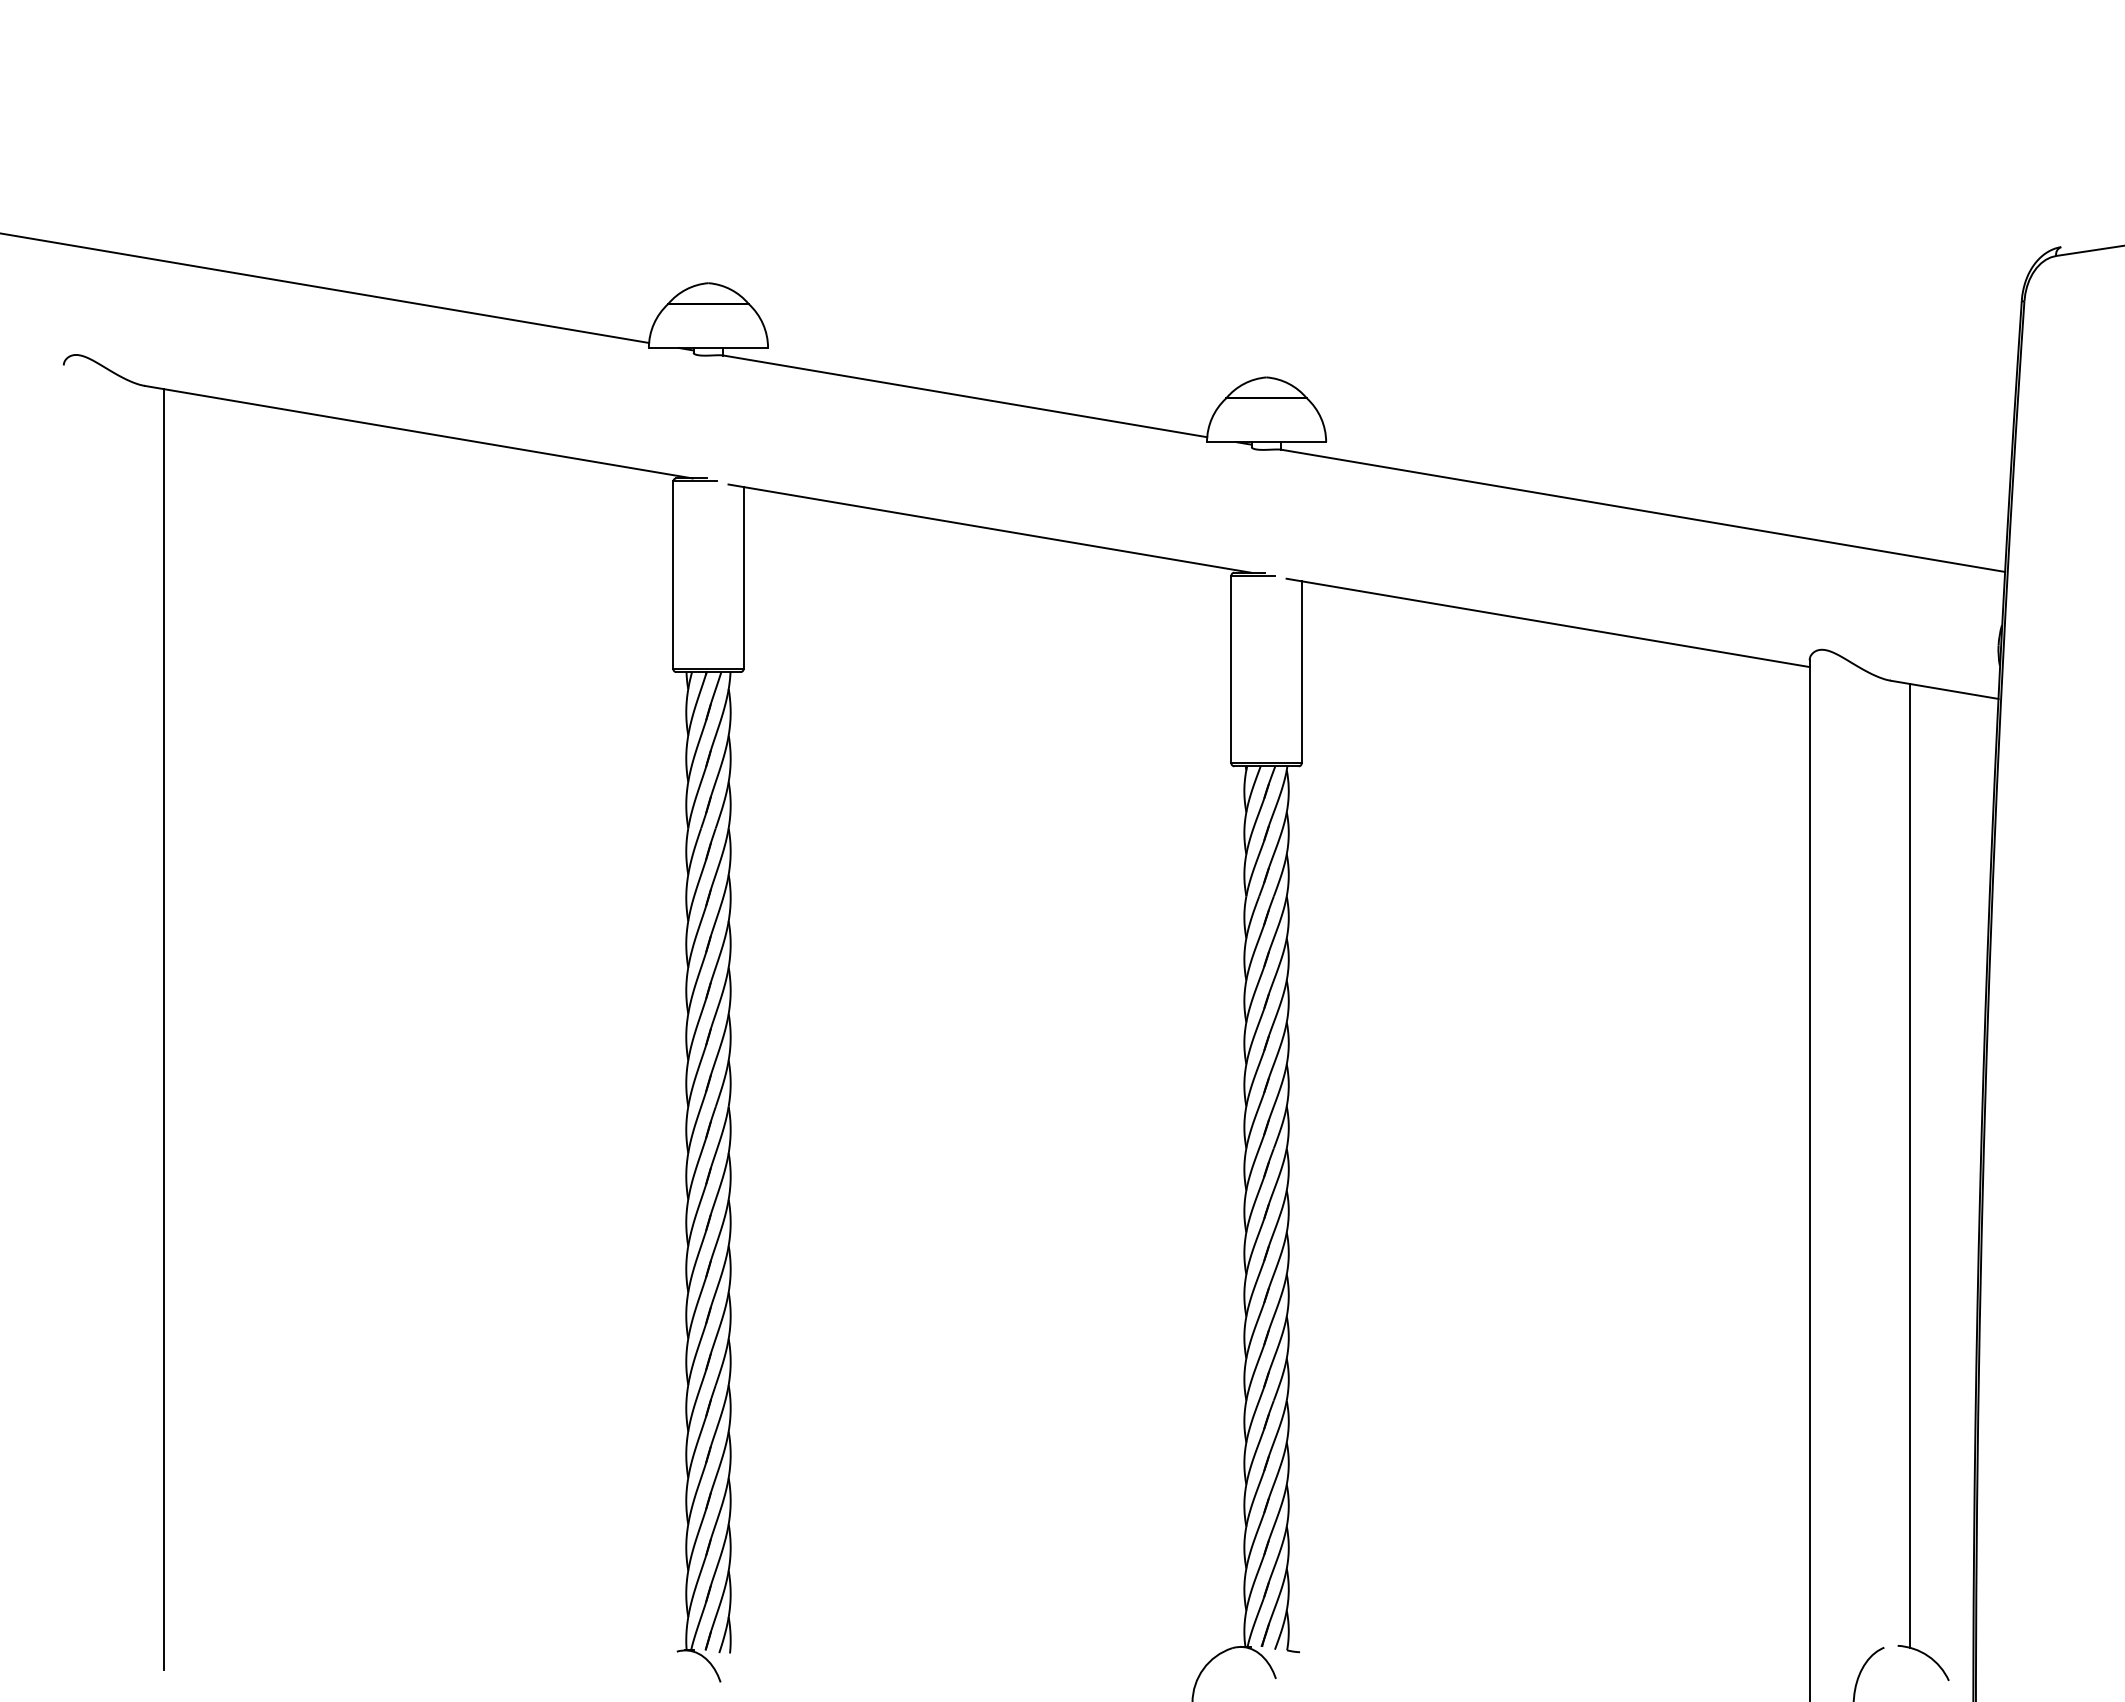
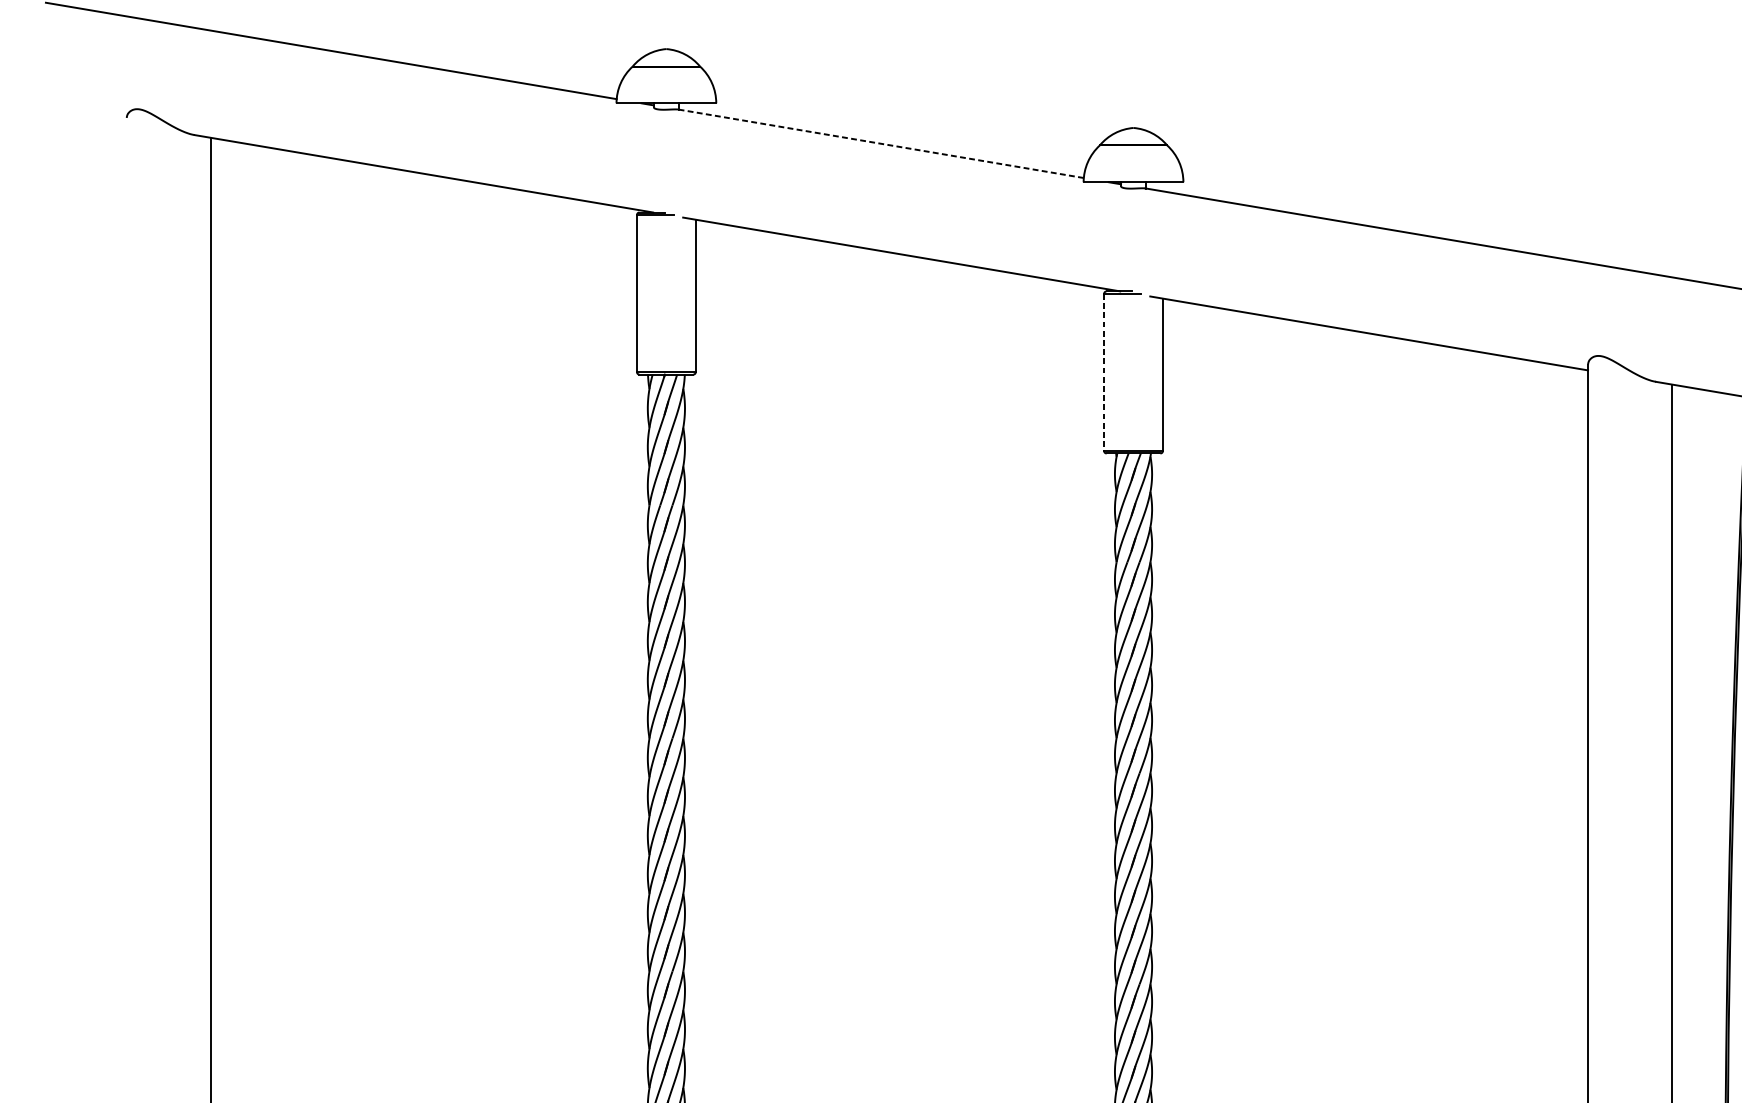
line: (965, 396) -> (881, 143), solid -> dashed
line: (1231, 669) -> (1104, 372), solid -> dashed

